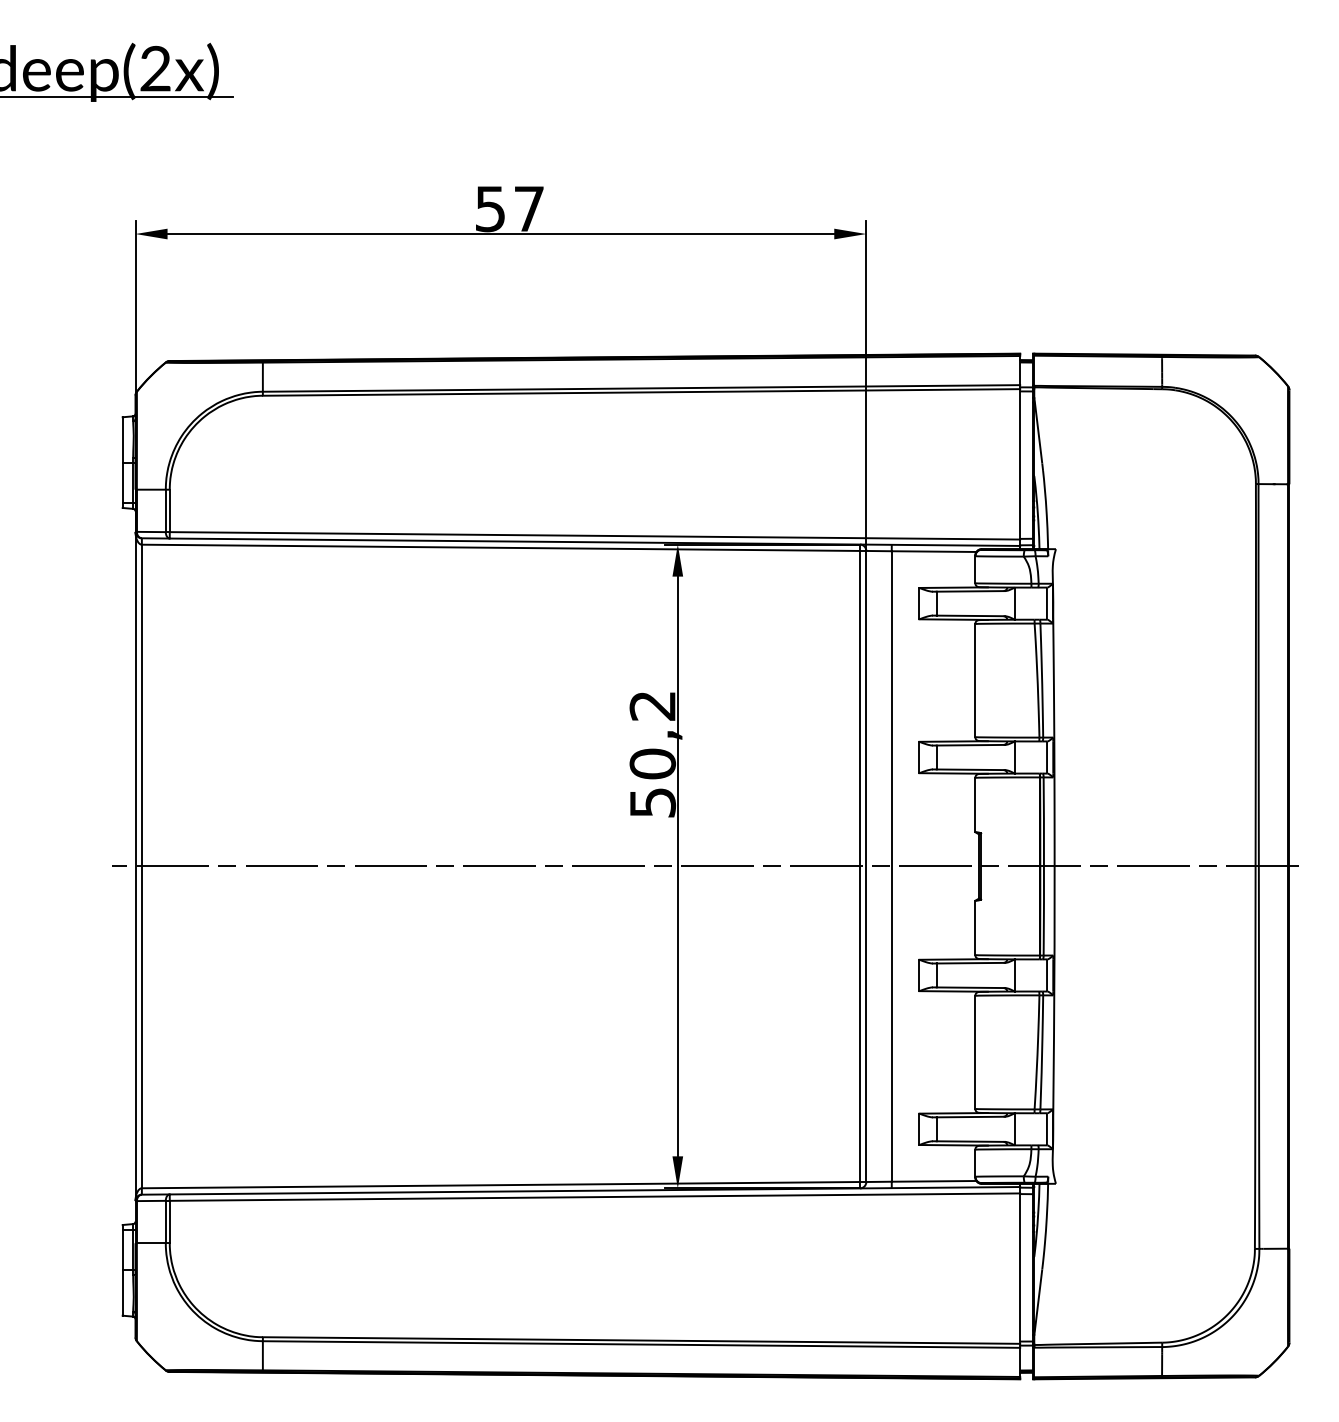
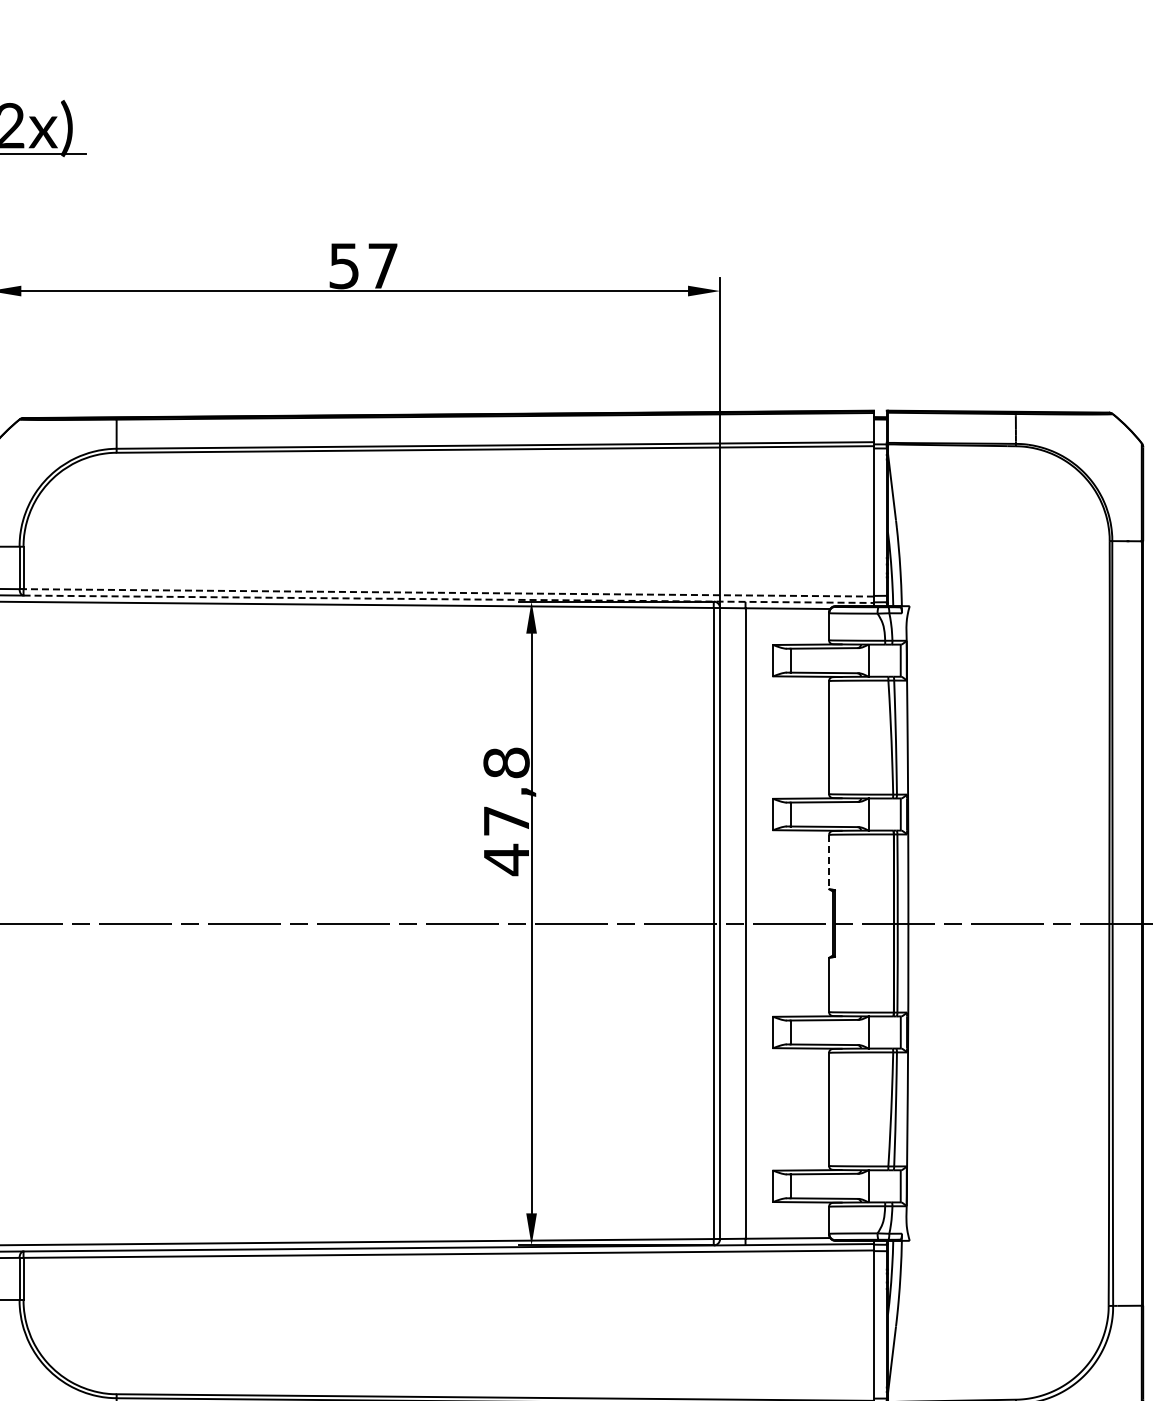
line: (594, 535) -> (448, 592), solid -> dashed
line: (595, 542) -> (449, 599), solid -> dashed
text: (652, 754) -> (506, 811), 50,2 -> 47,8
line: (975, 805) -> (829, 862), solid -> dashed

